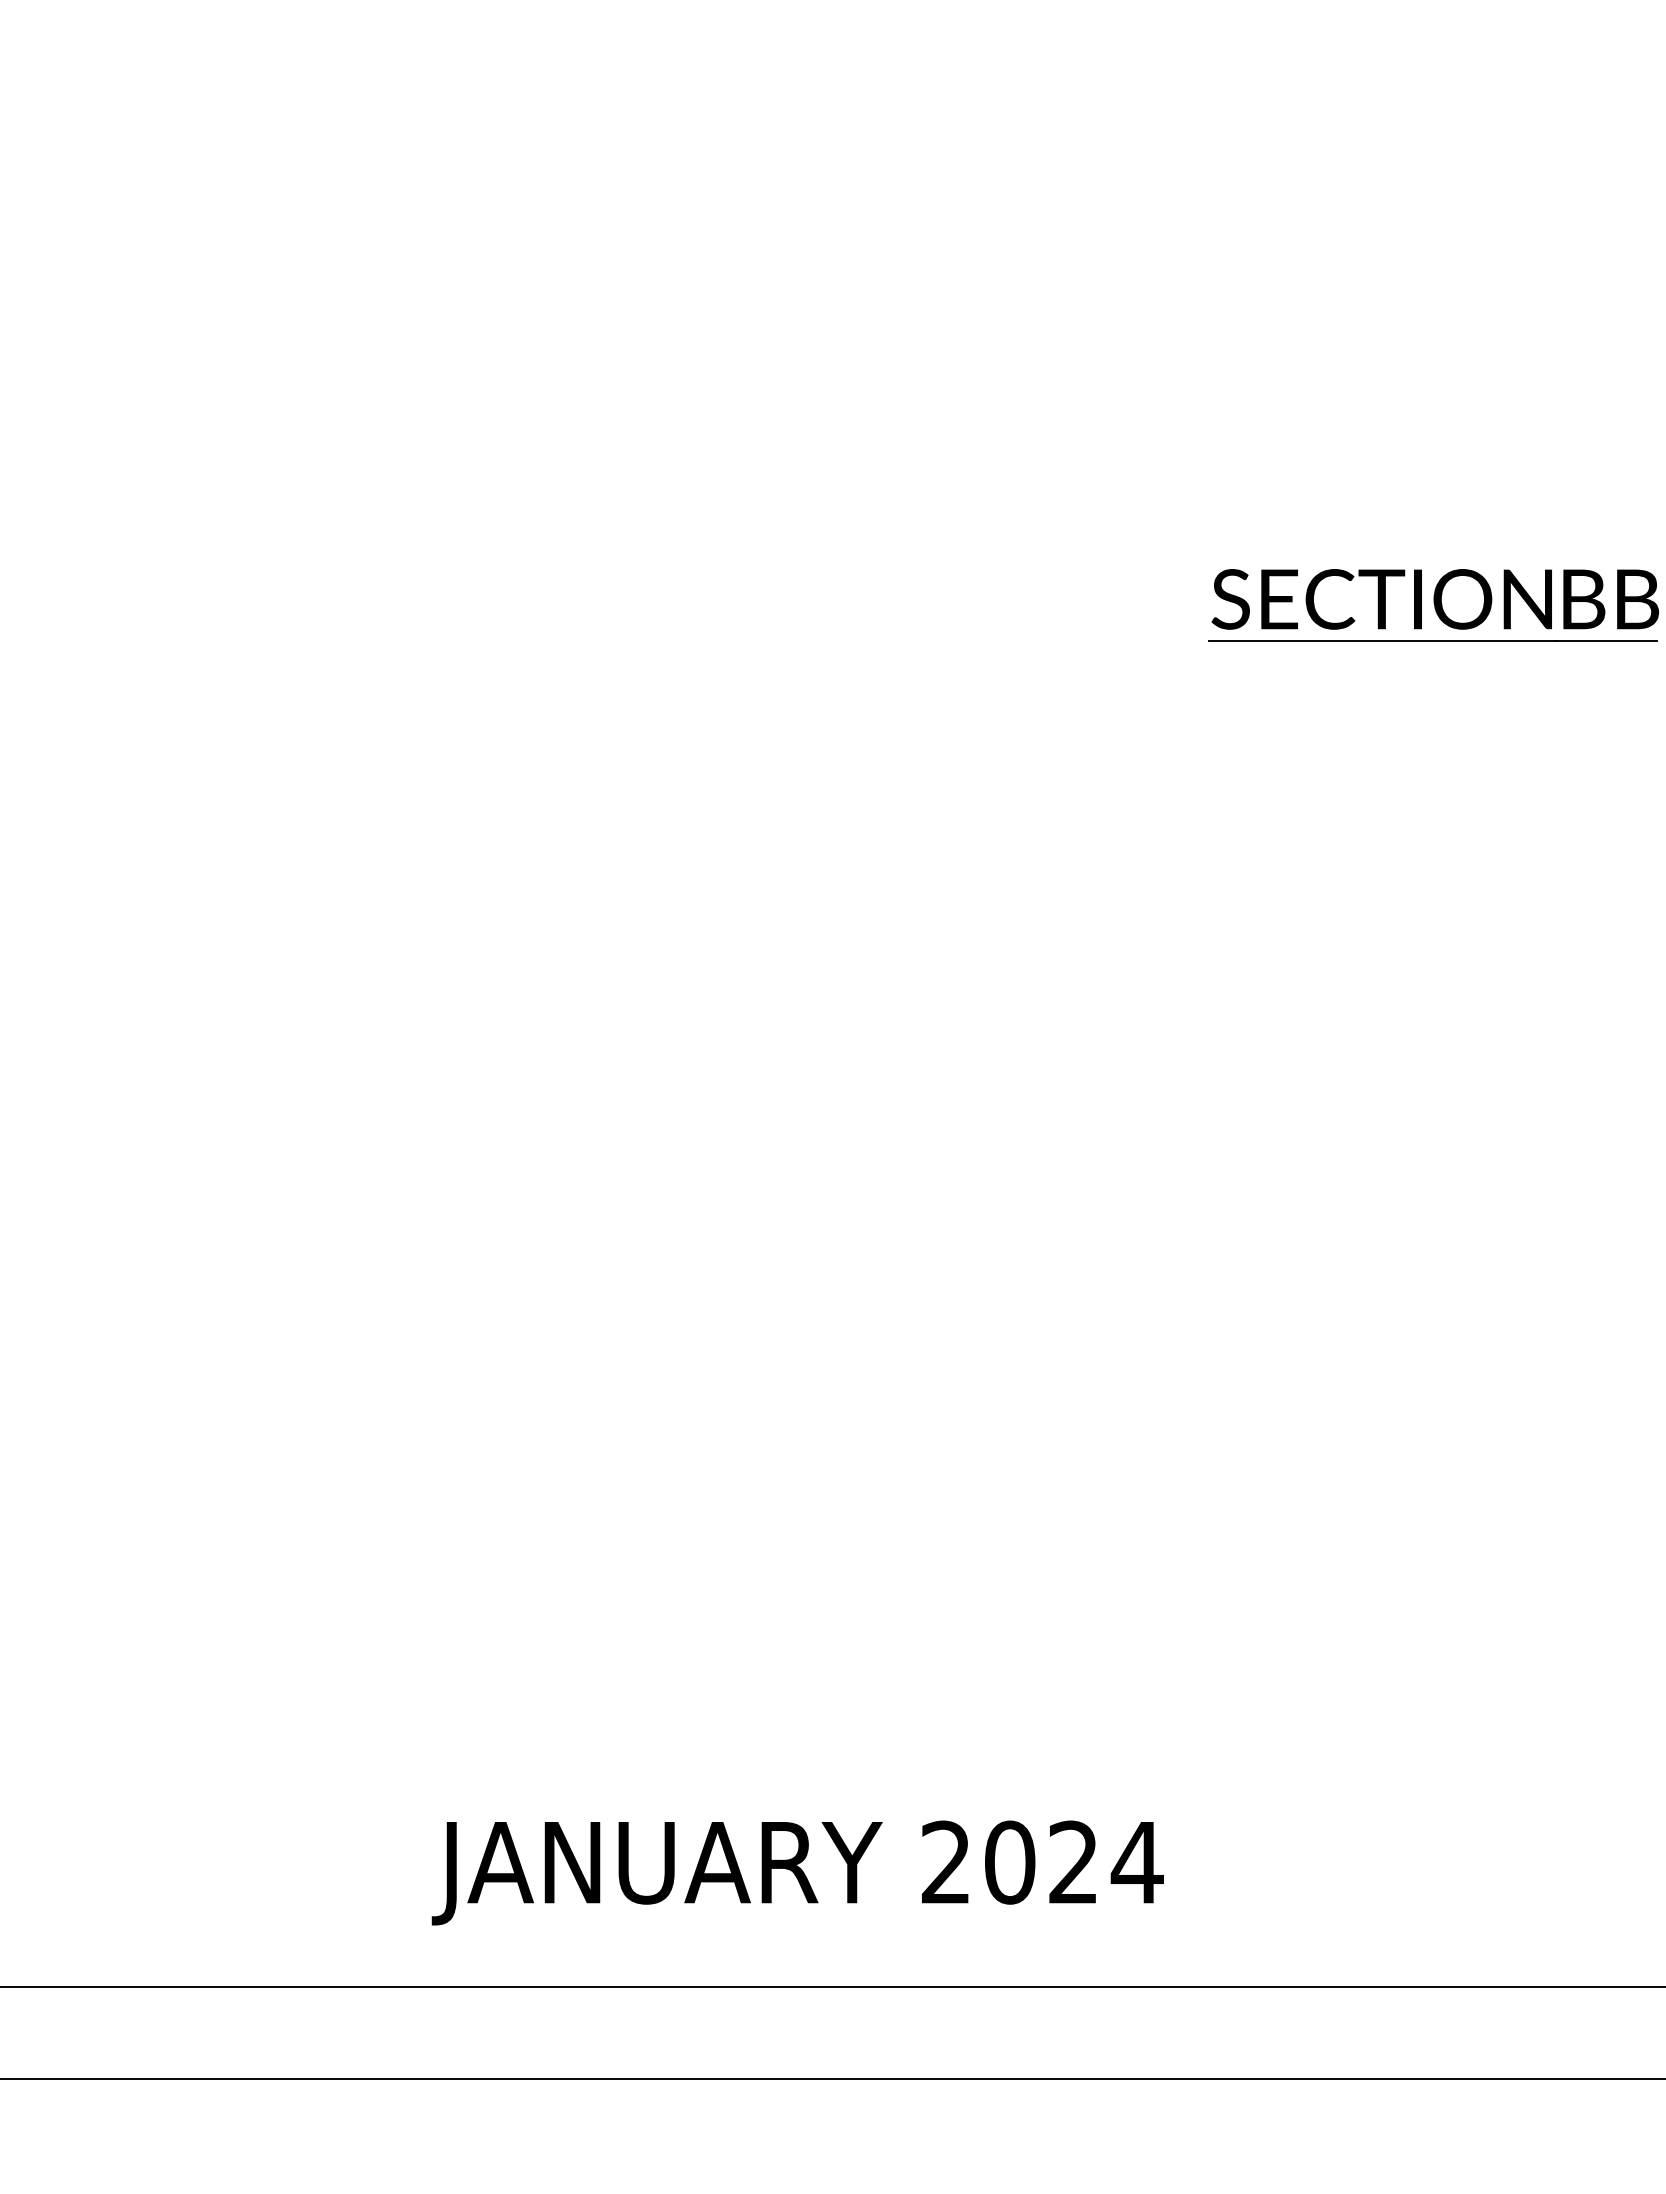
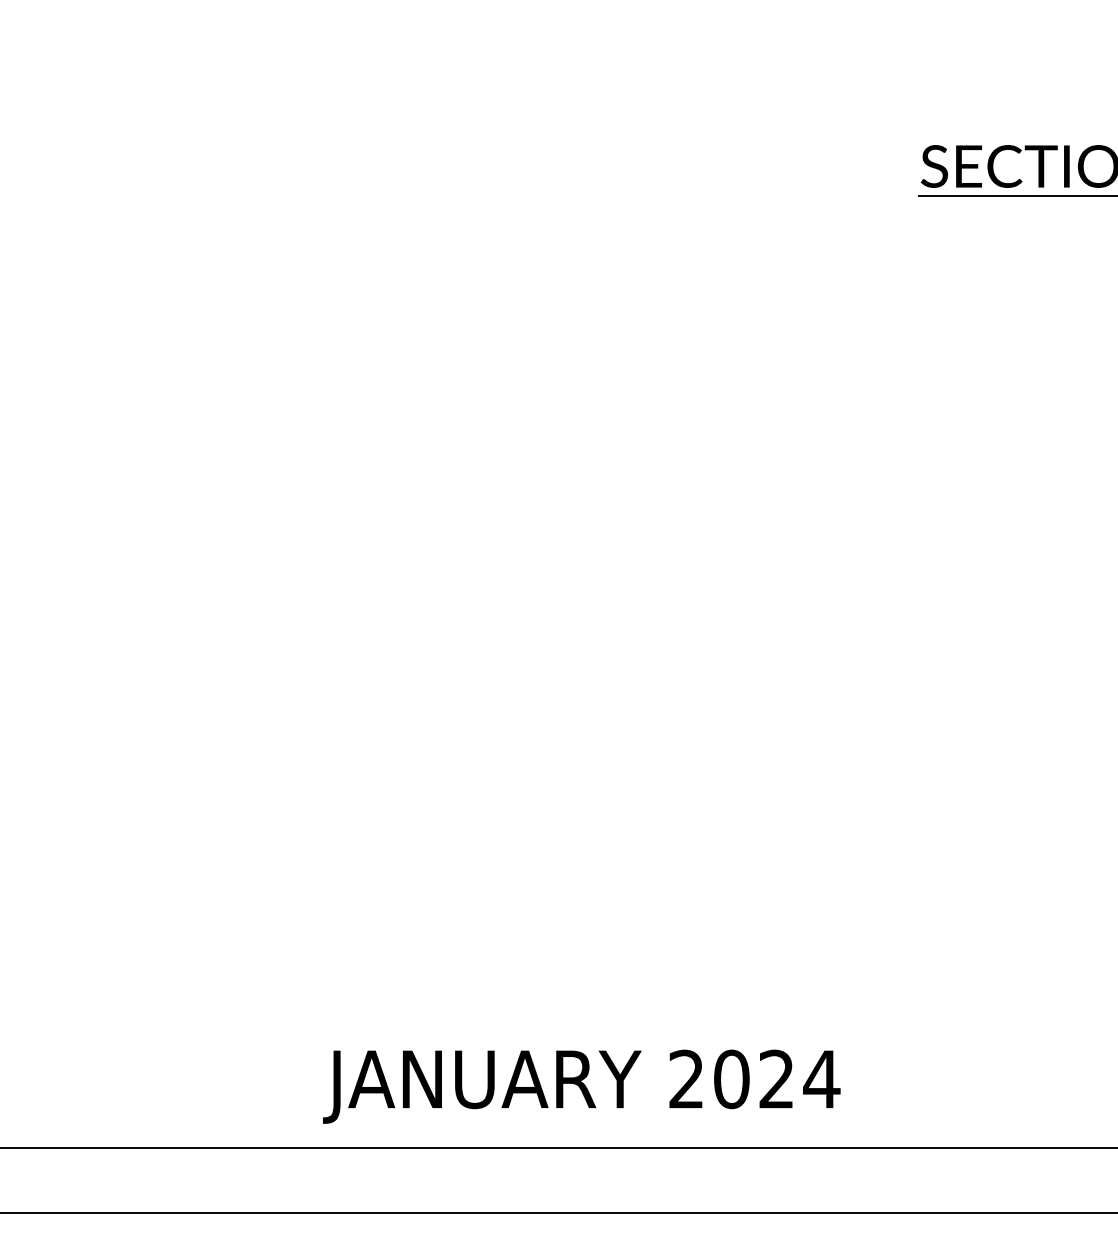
text: (797, 1872) -> (581, 1086), moved

